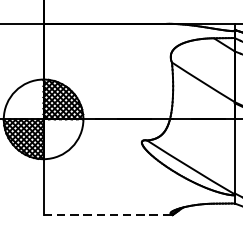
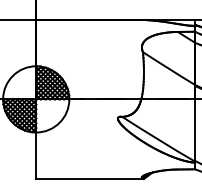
line: (107, 214) -> (89, 178), dashed -> solid

